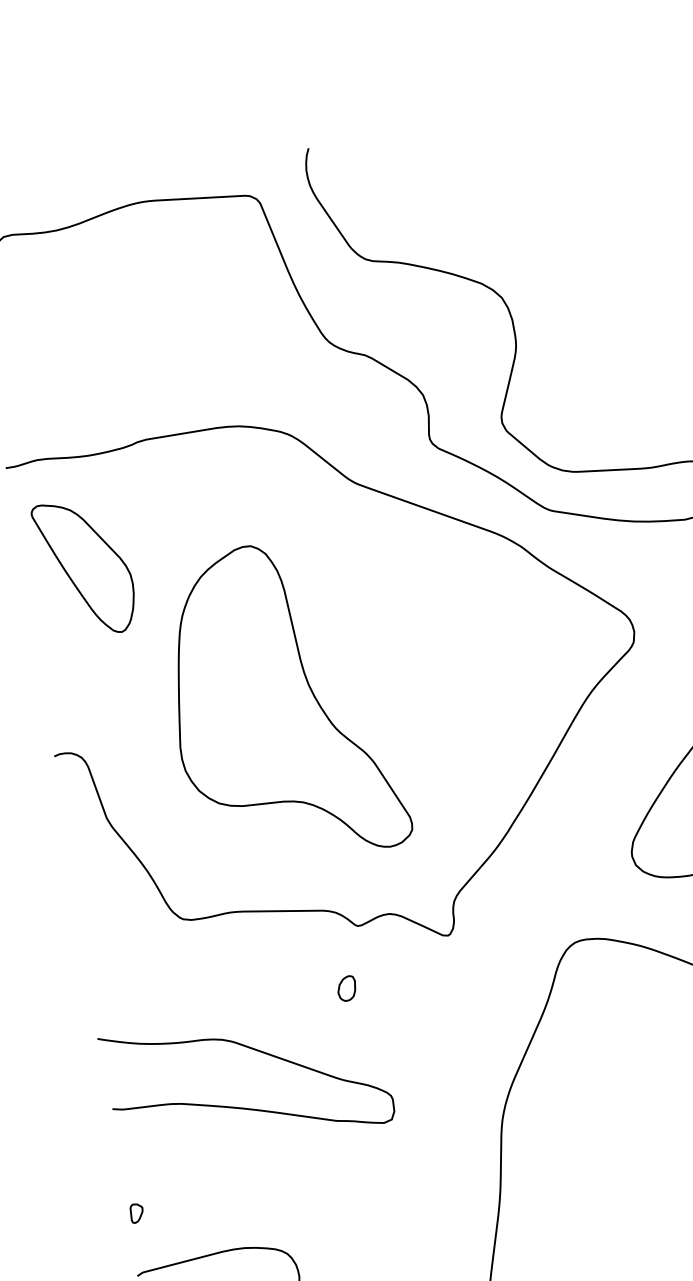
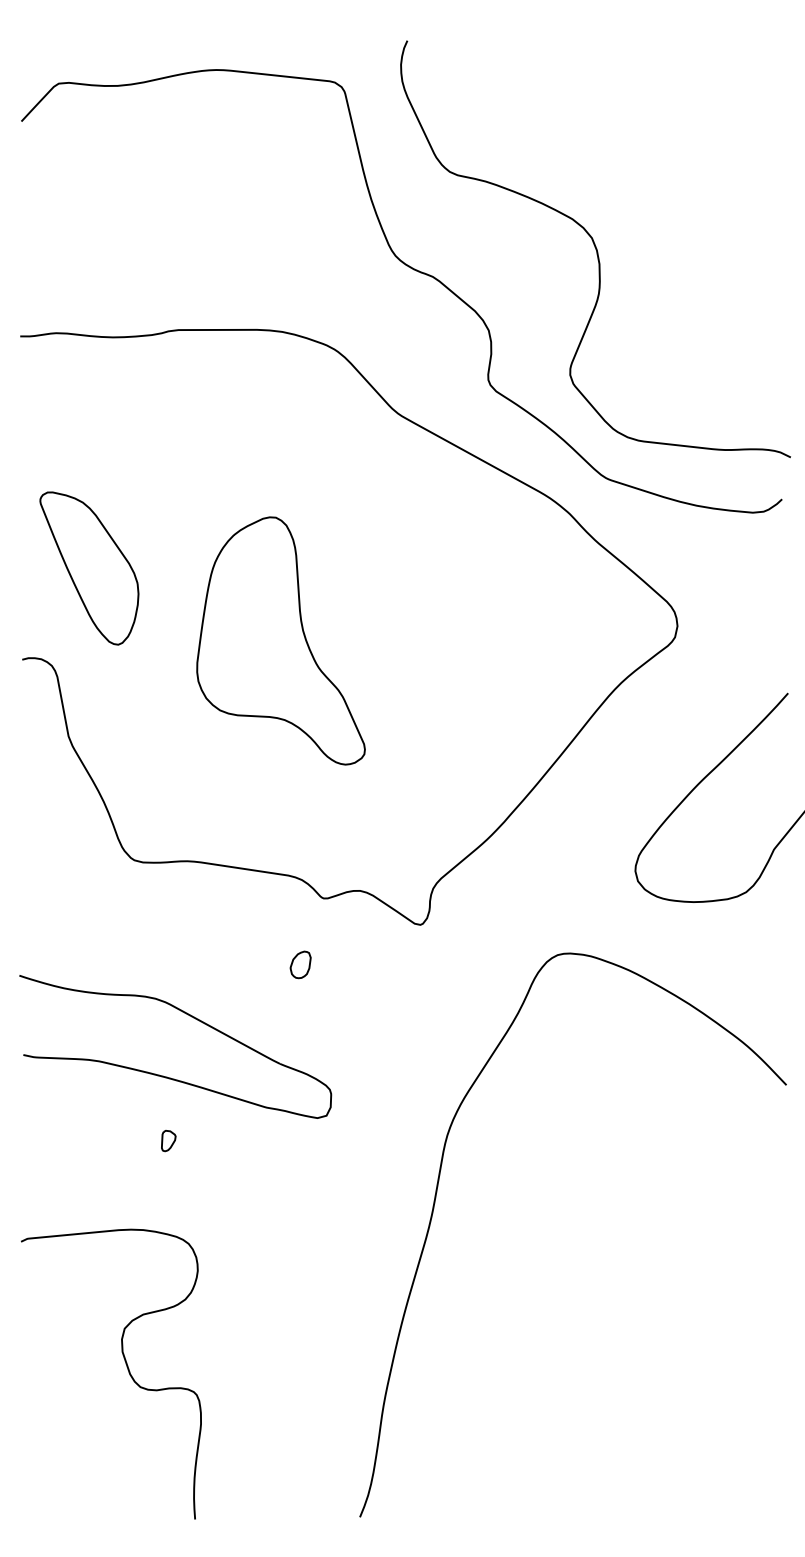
part: (85, 568) -> (89, 568), moved
part: (282, 702) -> (280, 640), size x0.7
part: (136, 1213) -> (168, 1141), moved

